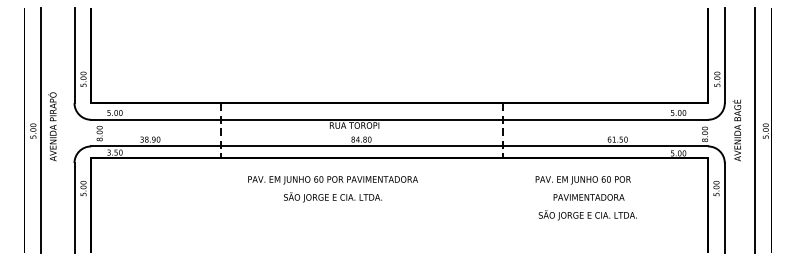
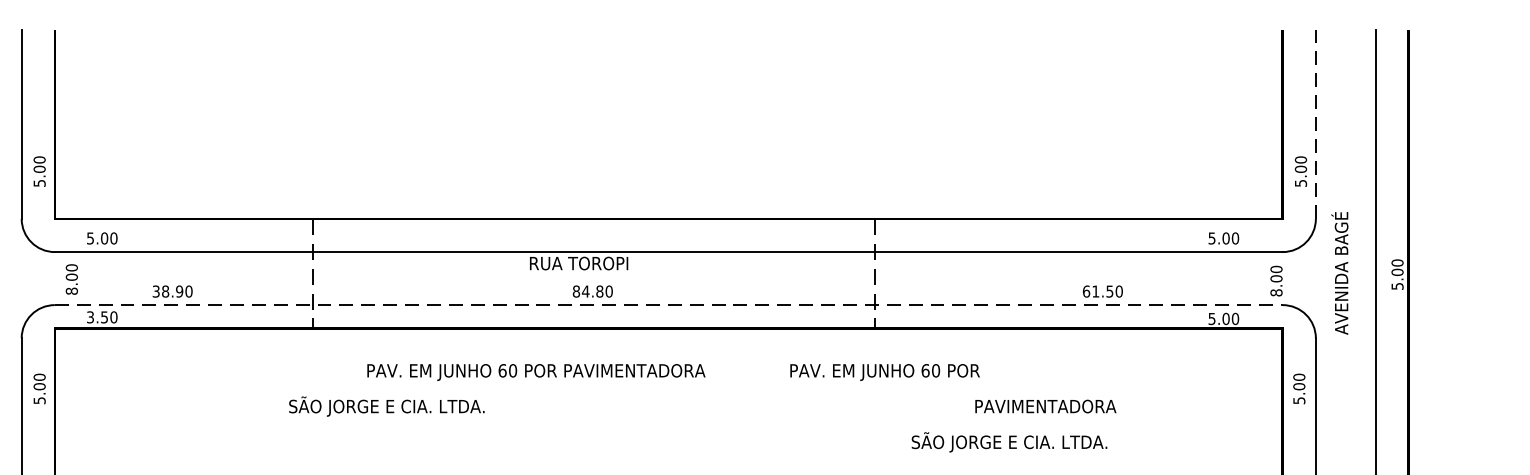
line: (724, 55) -> (1315, 124), solid -> dashed
line: (400, 146) -> (670, 305), solid -> dashed
text: (582, 180) -> (883, 372), moved
text: (332, 197) -> (385, 406), moved
text: (587, 215) -> (1008, 442), moved

